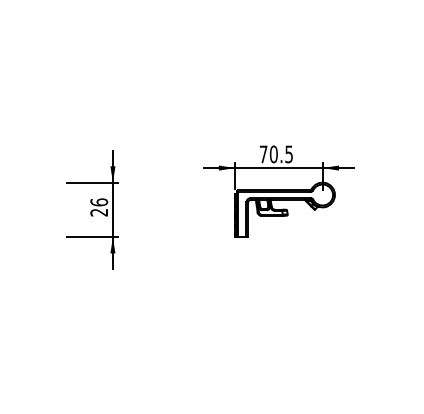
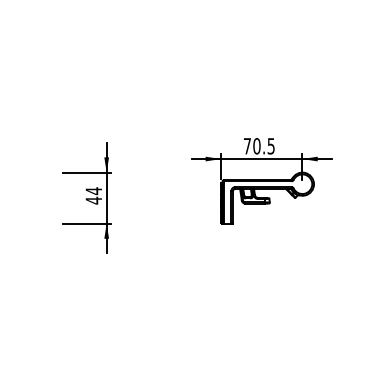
text: (99, 207) -> (94, 195), 26 -> 44

